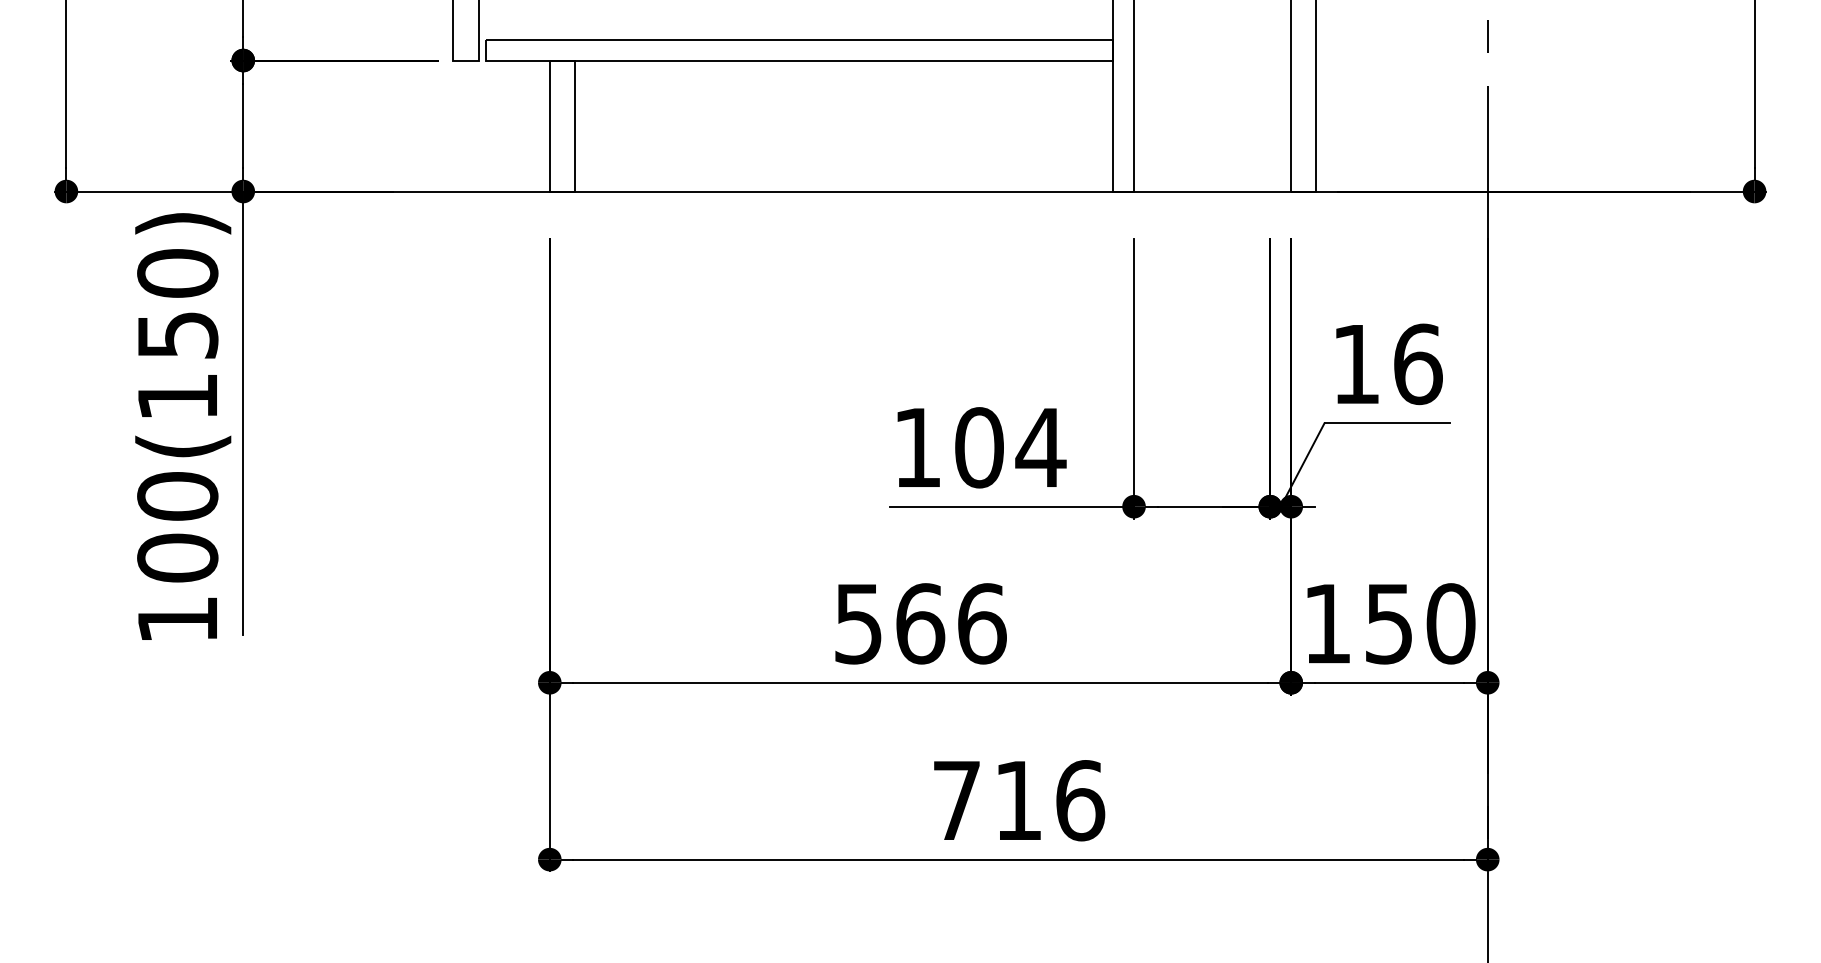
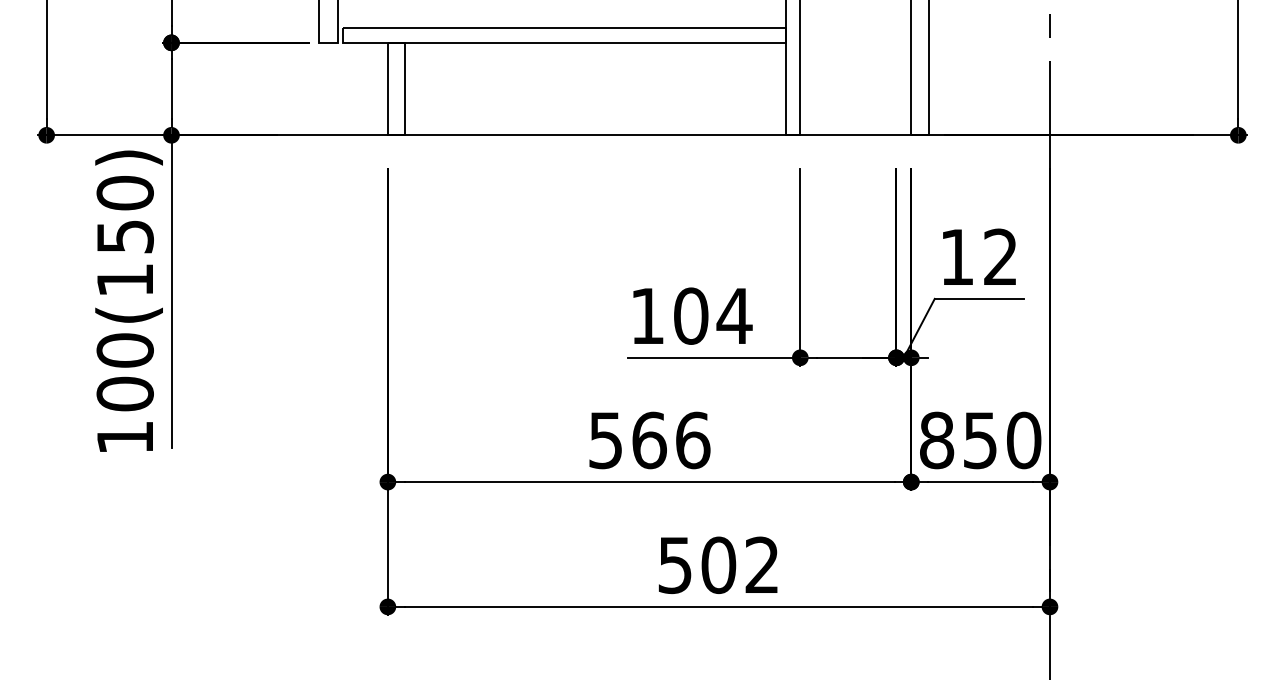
text: (1418, 364) -> (1001, 257), 16 -> 12
text: (1327, 623) -> (936, 440), 150 -> 850
text: (1019, 800) -> (719, 565), 716 -> 502

